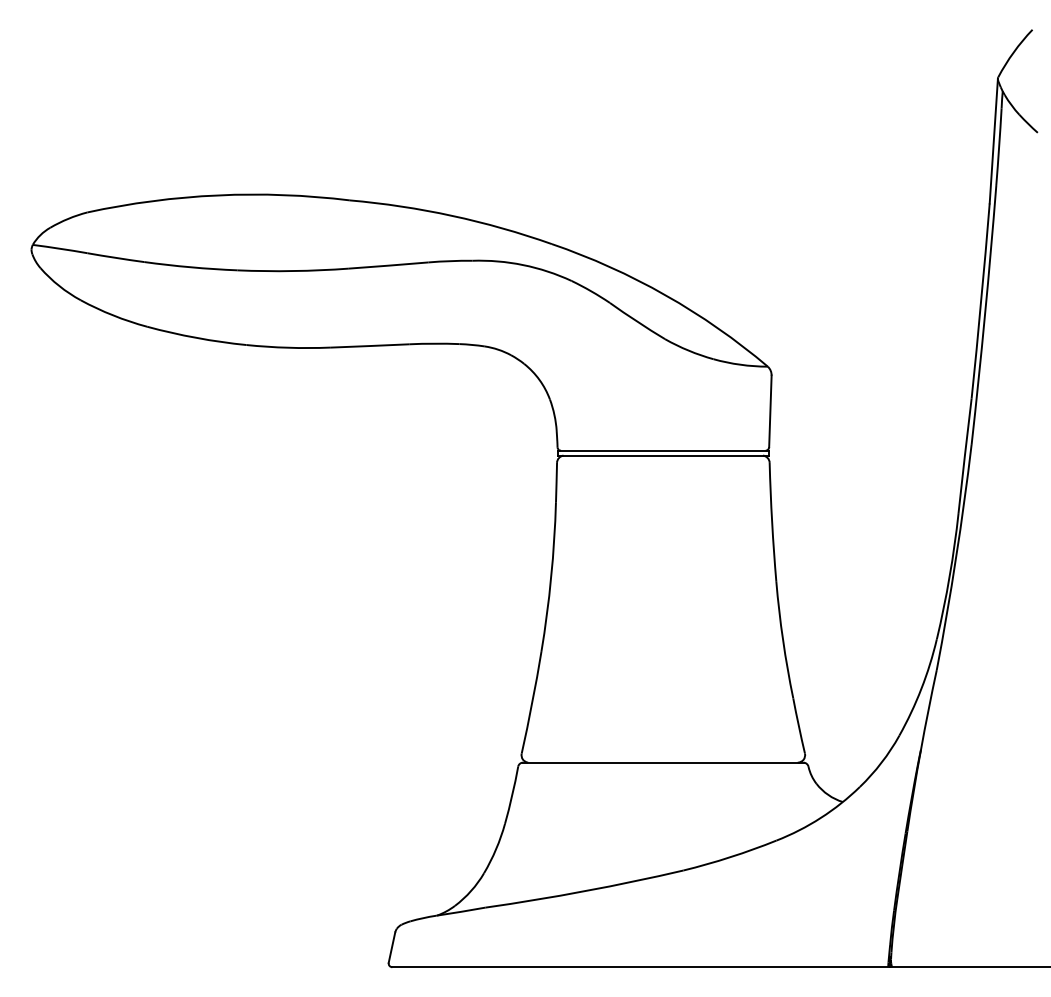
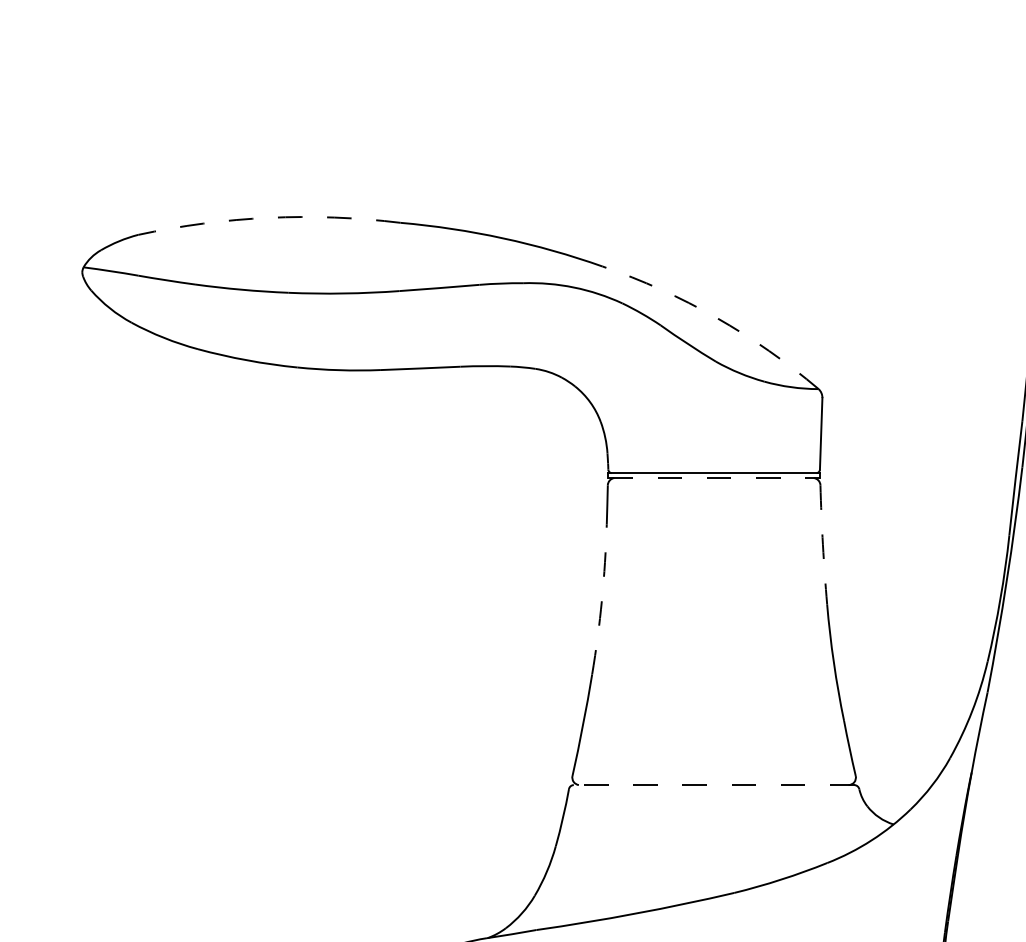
arc: (218, 195) -> (269, 217), solid -> dashed
arc: (665, 295) -> (716, 317), solid -> dashed
line: (663, 455) -> (714, 477), solid -> dashed
arc: (772, 522) -> (823, 544), solid -> dashed
arc: (551, 577) -> (602, 599), solid -> dashed
line: (662, 762) -> (713, 784), solid -> dashed

